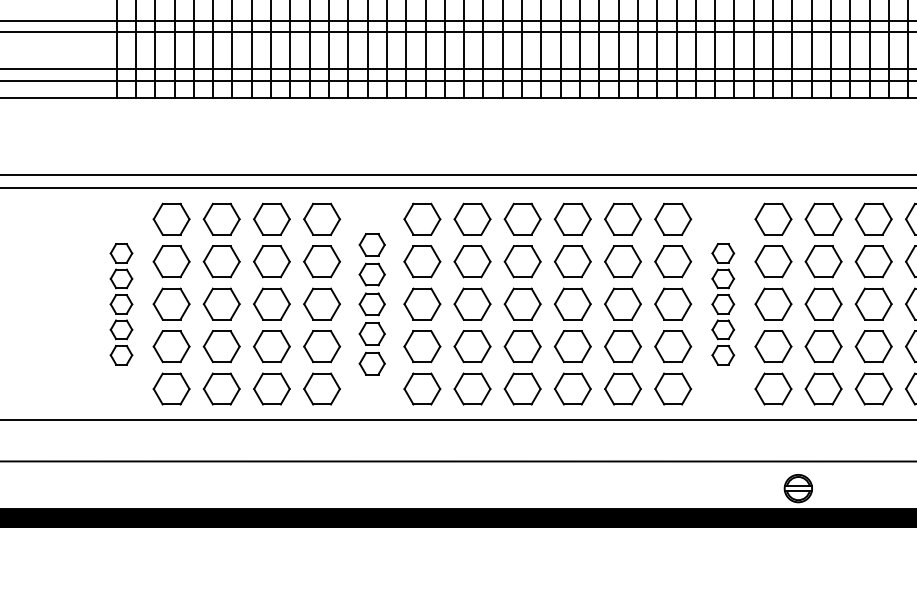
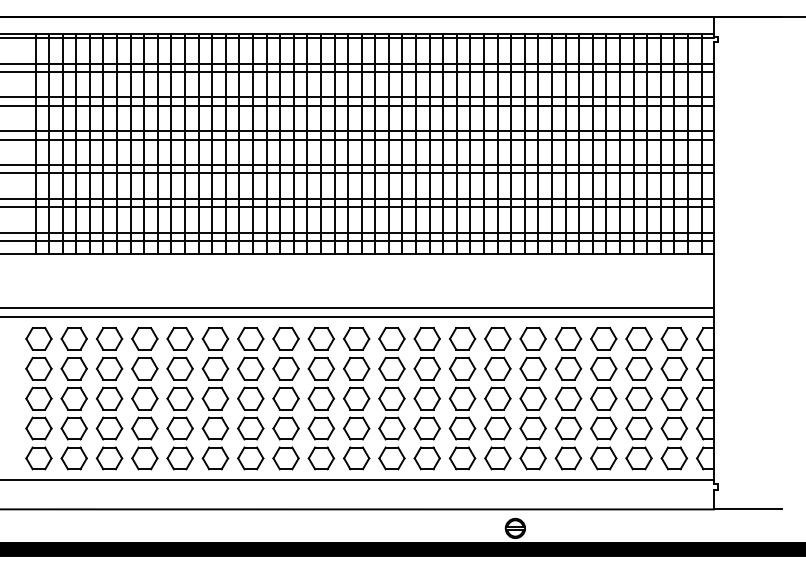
part: (120, 303) -> (38, 398), size x1.67
part: (372, 303) -> (215, 398), size x1.43
part: (723, 303) -> (462, 398), size x1.67

